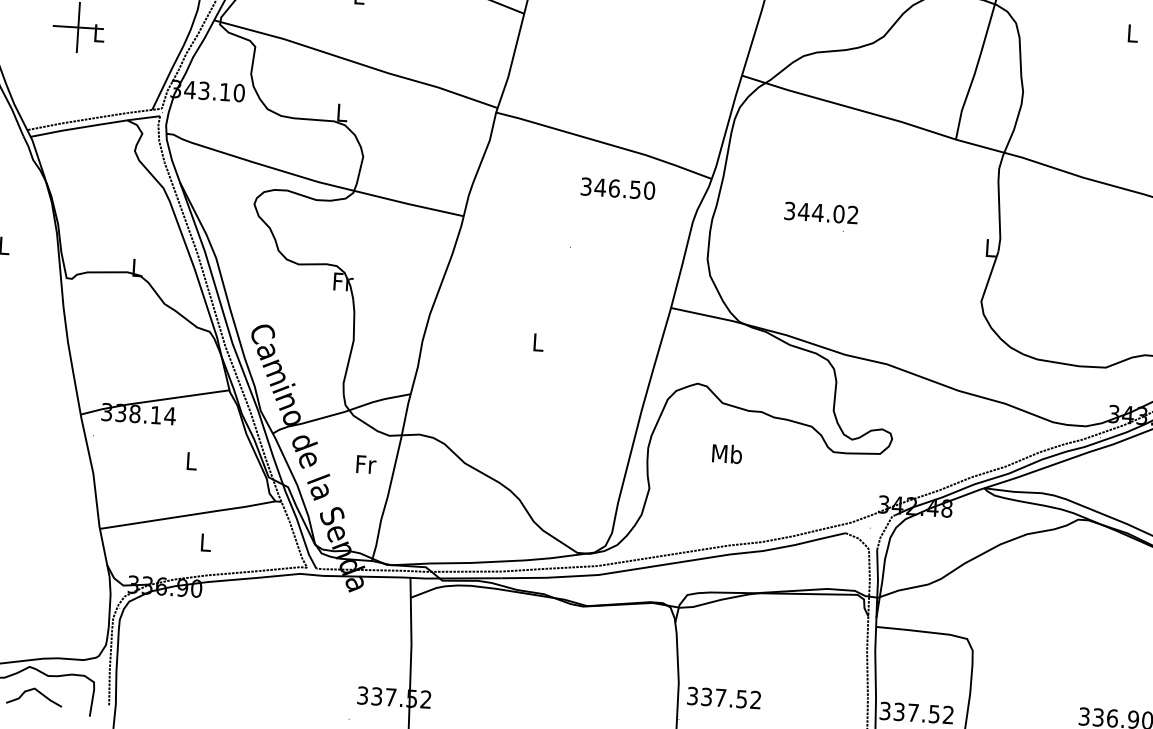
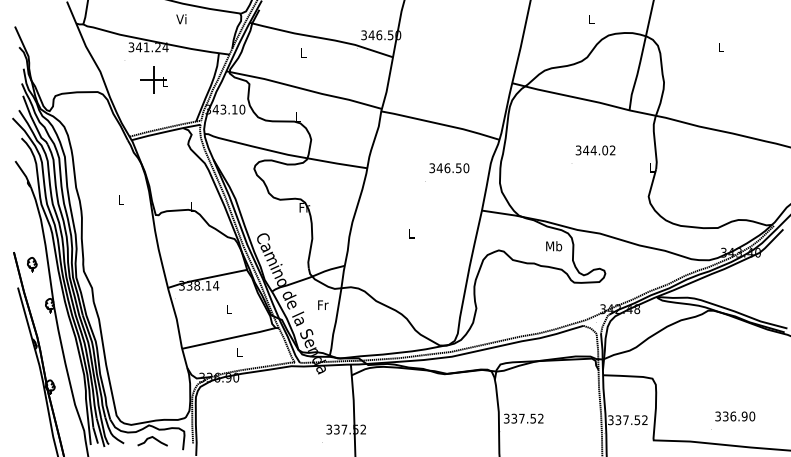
text: (618, 189) -> (449, 168), moved
text: (821, 213) -> (595, 150), moved
text: (727, 454) -> (554, 246), moved

